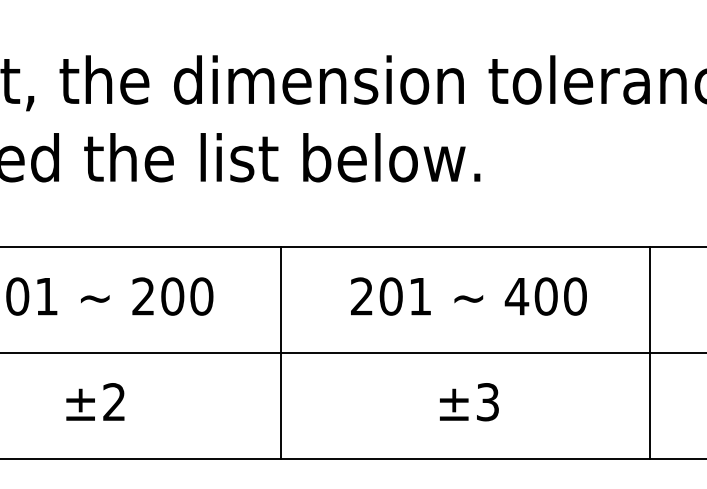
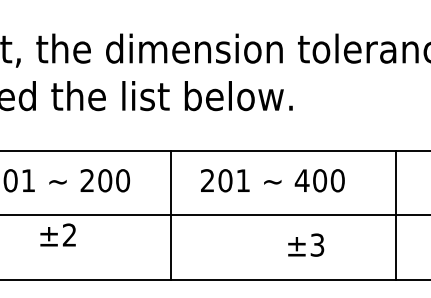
text: (468, 296) -> (272, 180), moved
text: (94, 401) -> (57, 234), moved
text: (469, 401) -> (306, 244), moved

